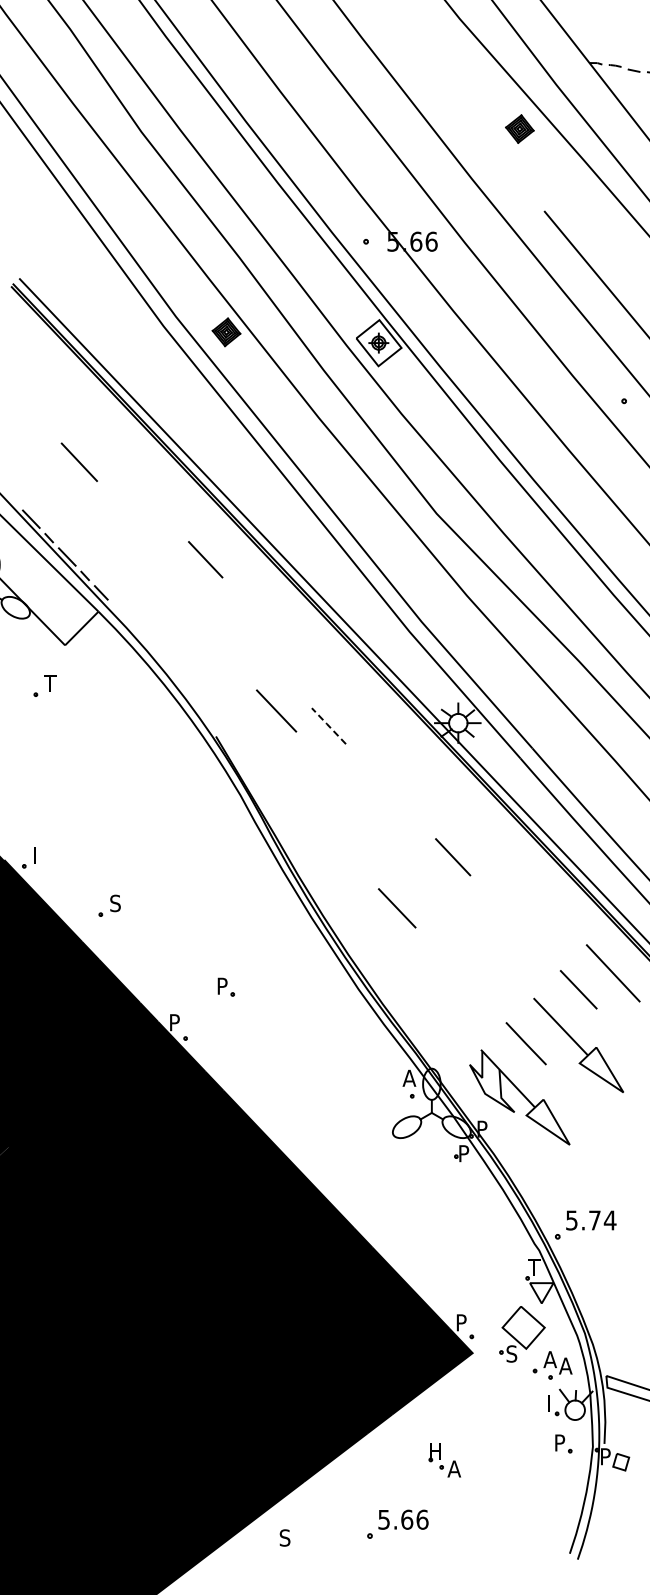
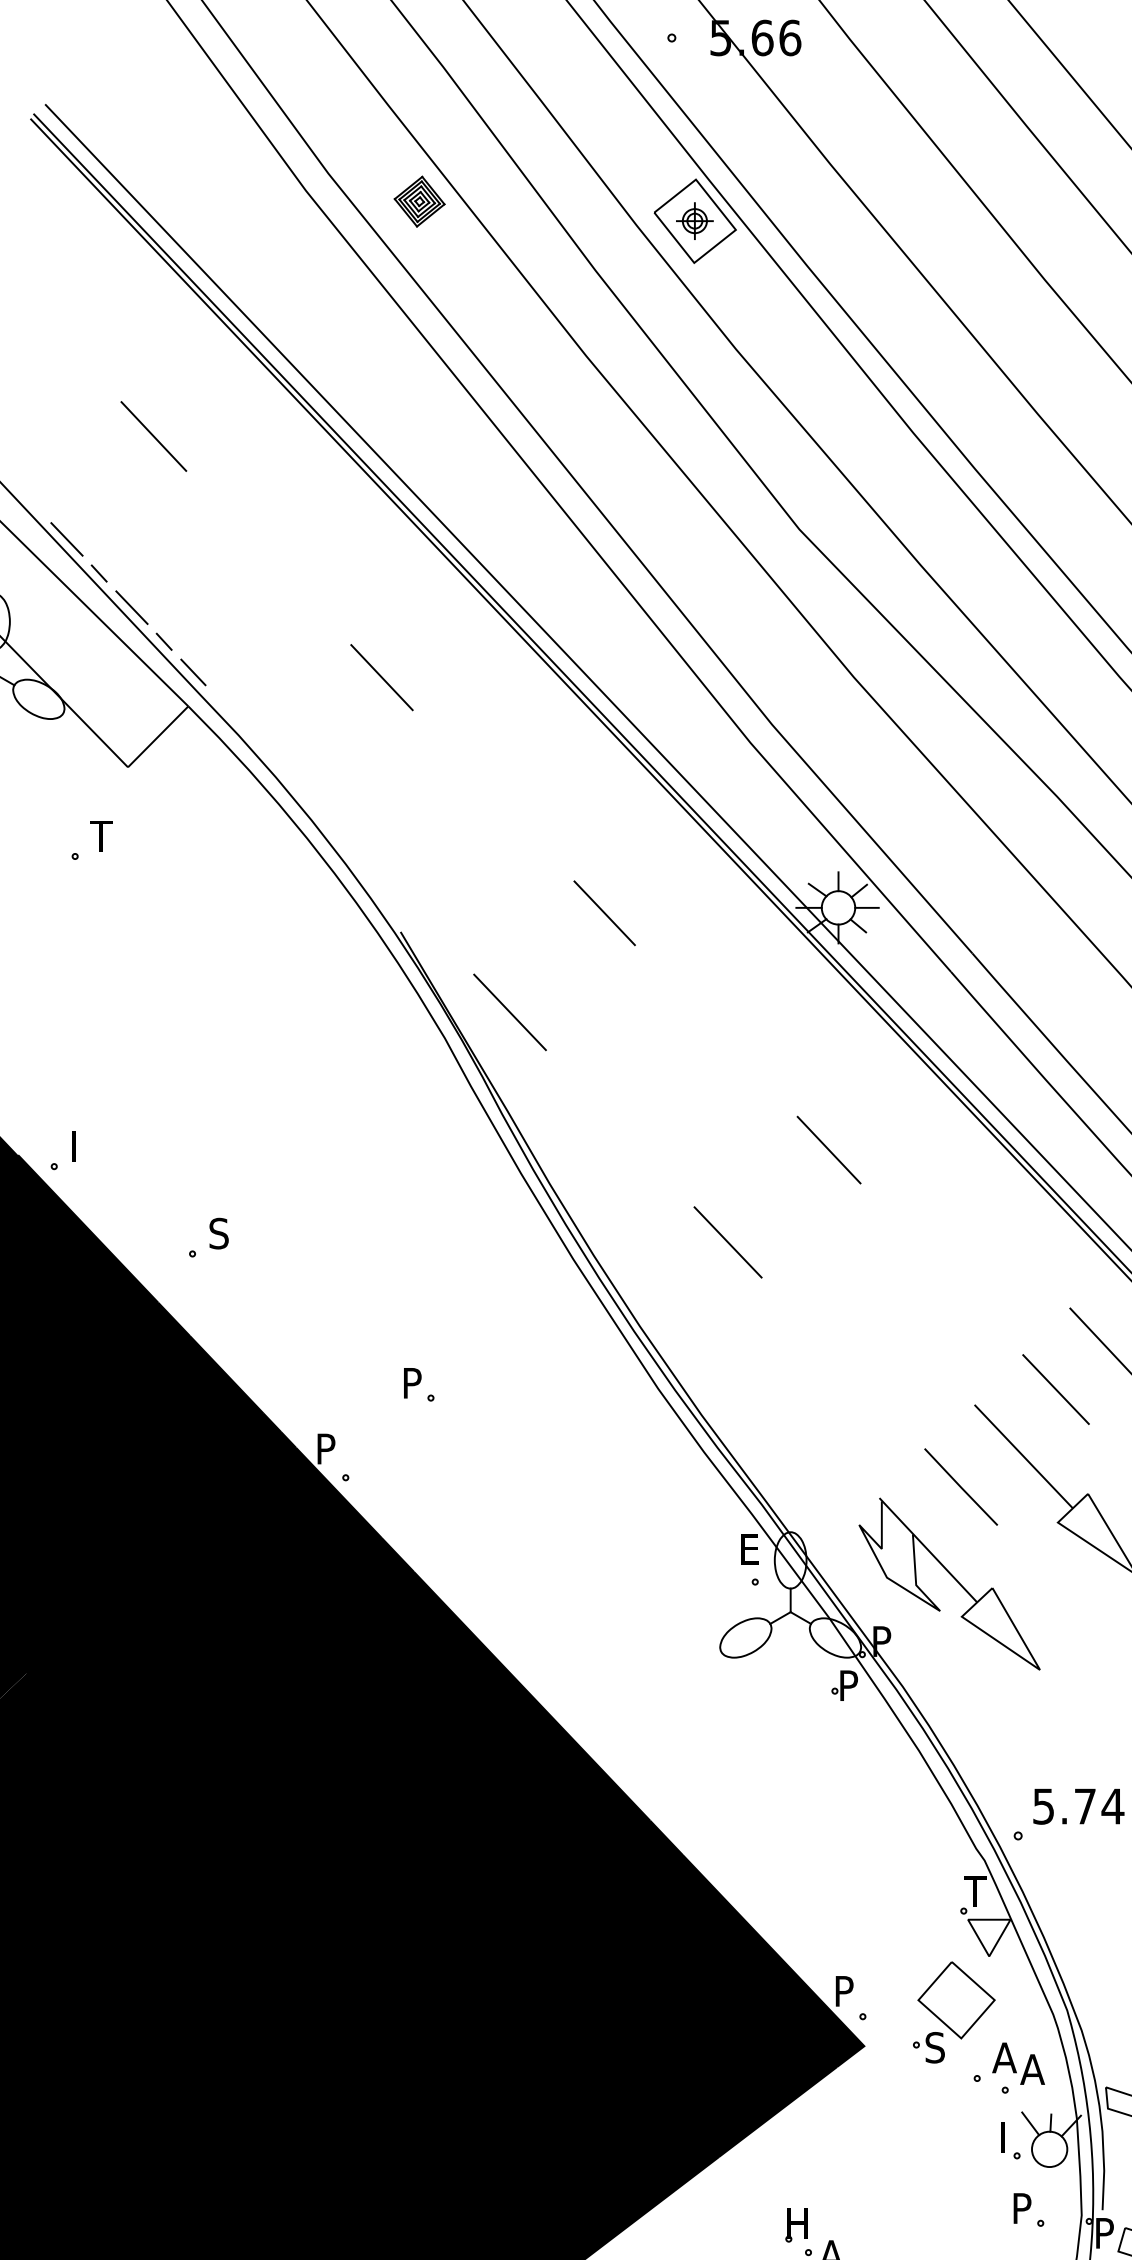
line: (205, 559) -> (381, 677), moved
line: (276, 710) -> (509, 1011), moved
line: (328, 725) -> (603, 912), dashed -> solid
text: (409, 1077) -> (750, 1548), A -> E

